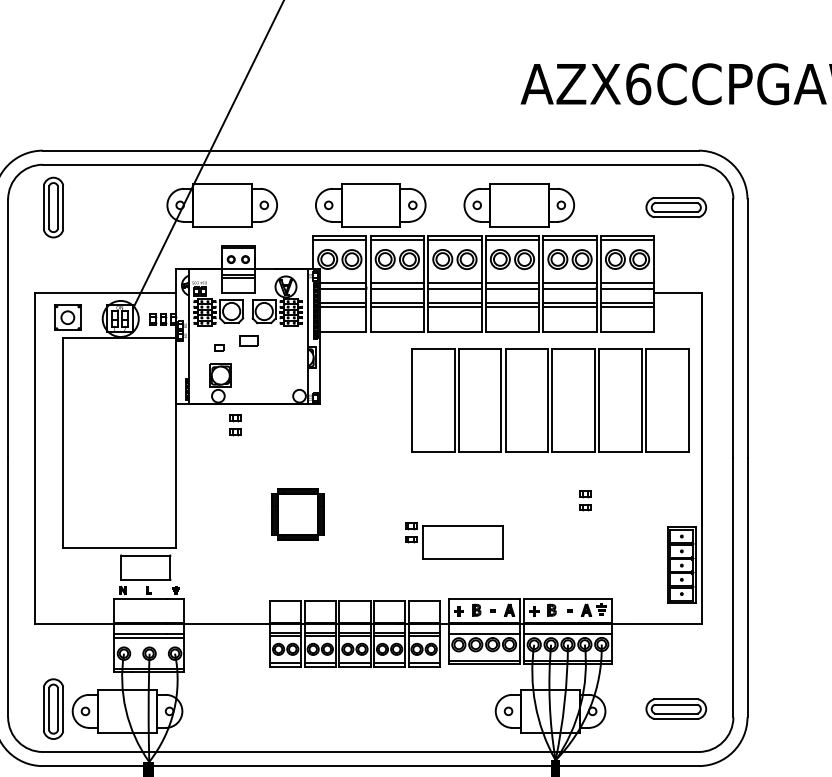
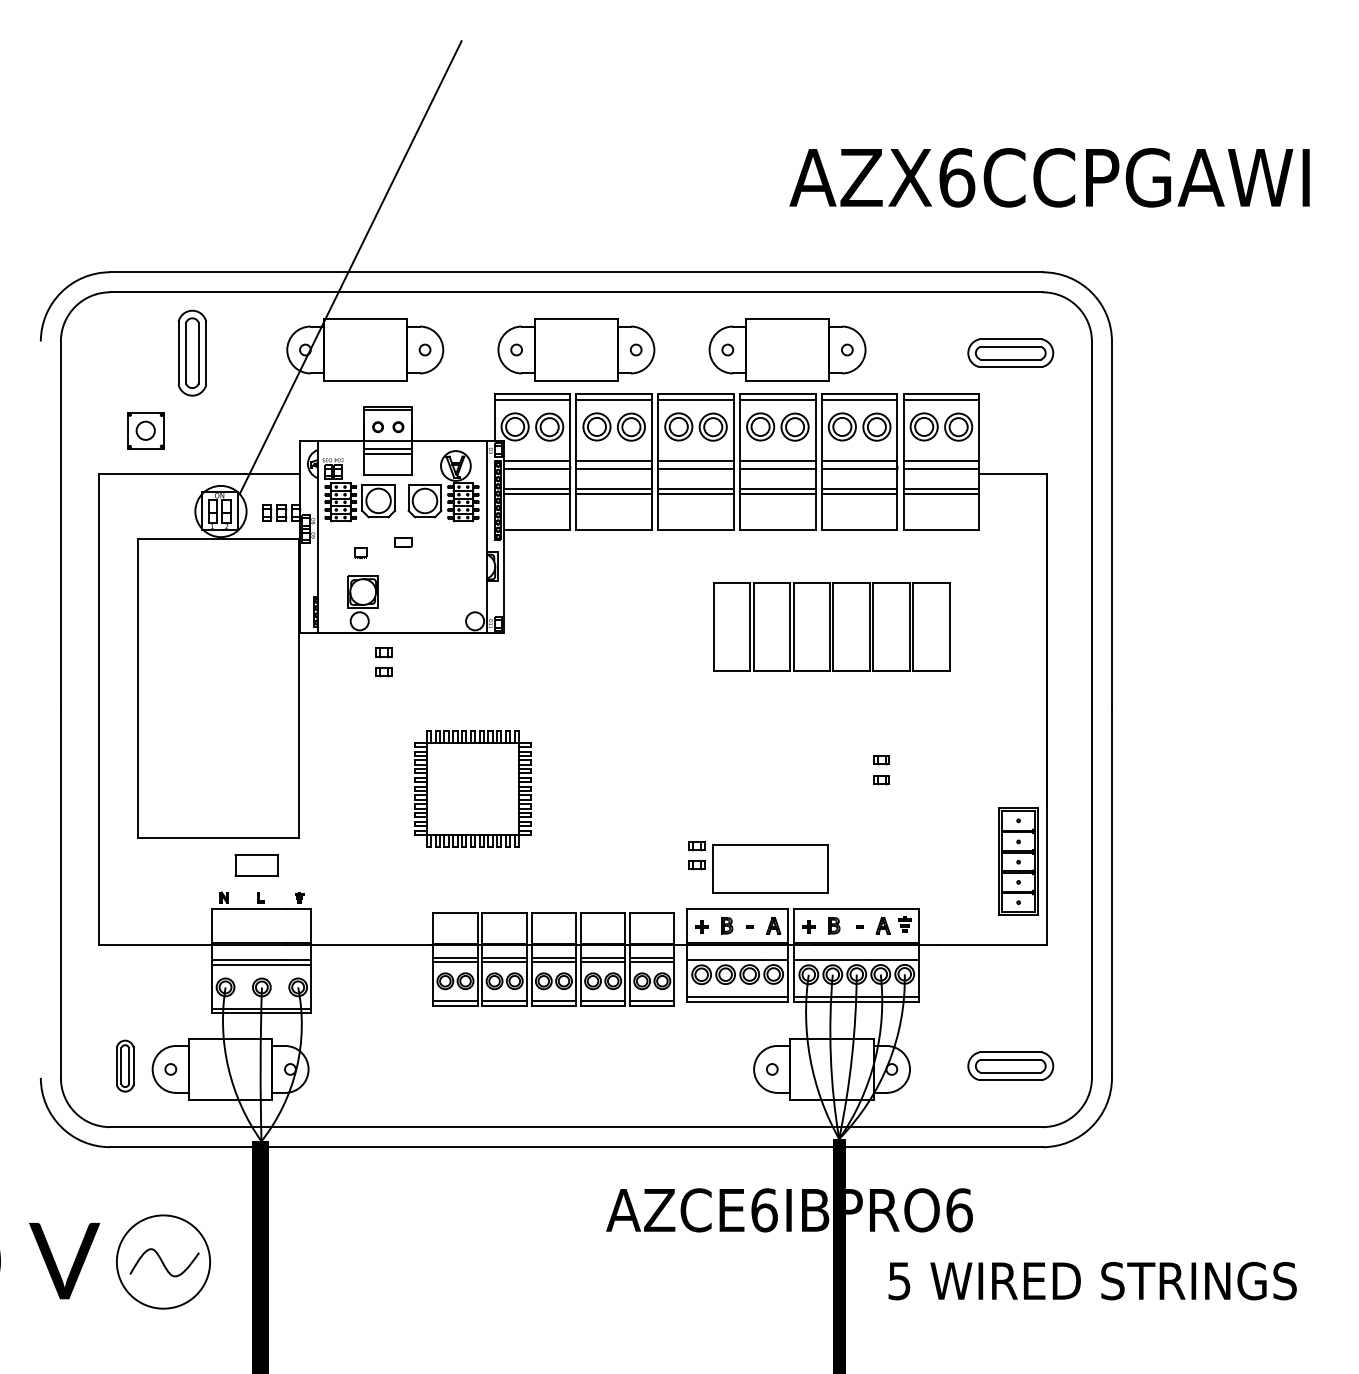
part: (52, 207) -> (191, 352), moved
part: (67, 317) -> (145, 430), moved
part: (249, 340) -> (403, 542), size x0.7
part: (550, 399) -> (831, 626), size x0.6
part: (297, 514) -> (472, 789), size x1.6
part: (454, 541) -> (758, 867), moved
part: (145, 567) -> (256, 865), size x0.6
part: (52, 708) -> (124, 1065), size x0.6

